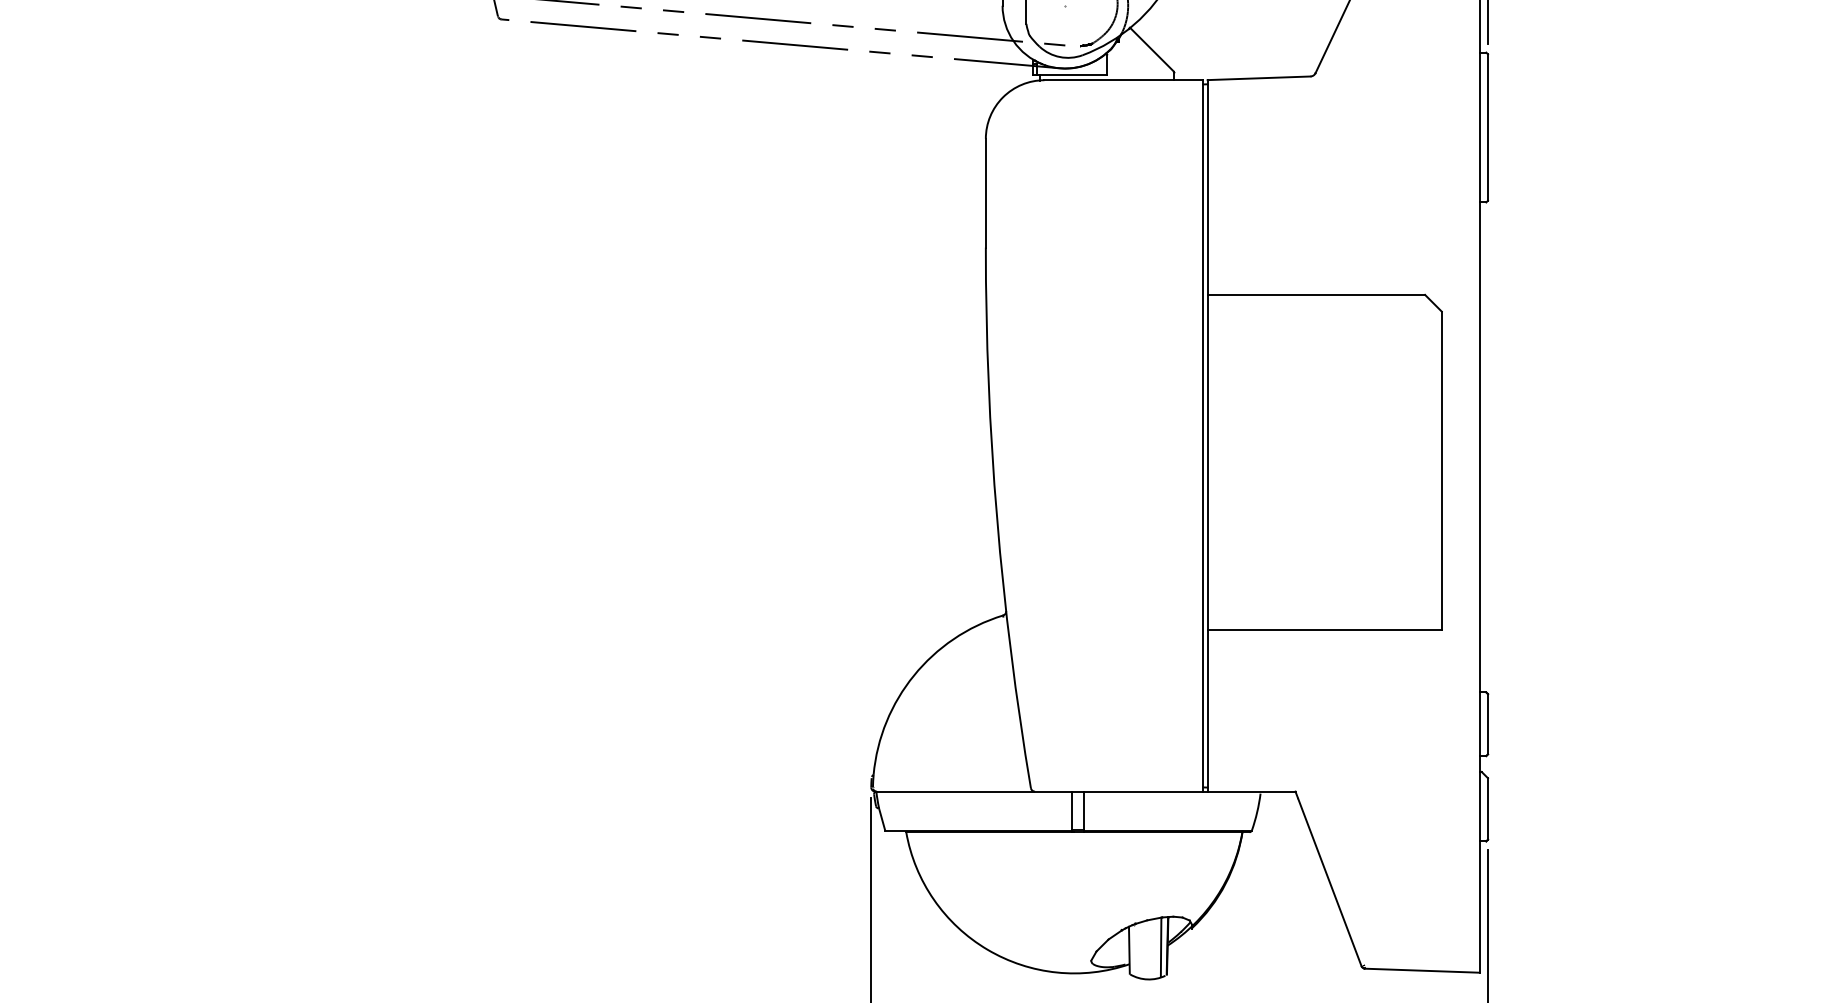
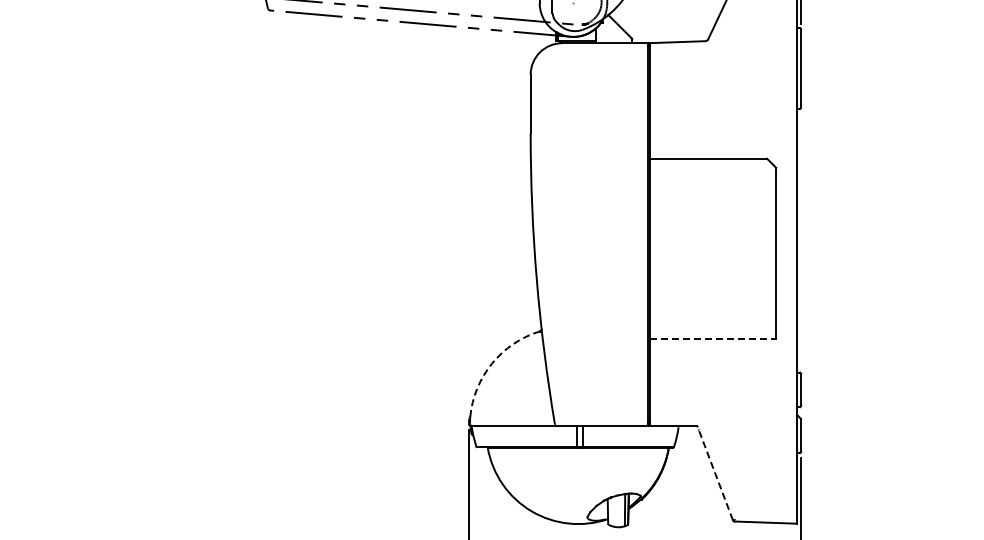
line: (1325, 630) -> (713, 339), solid -> dashed
arc: (914, 675) -> (492, 363), solid -> dashed
line: (1327, 877) -> (714, 472), solid -> dashed

